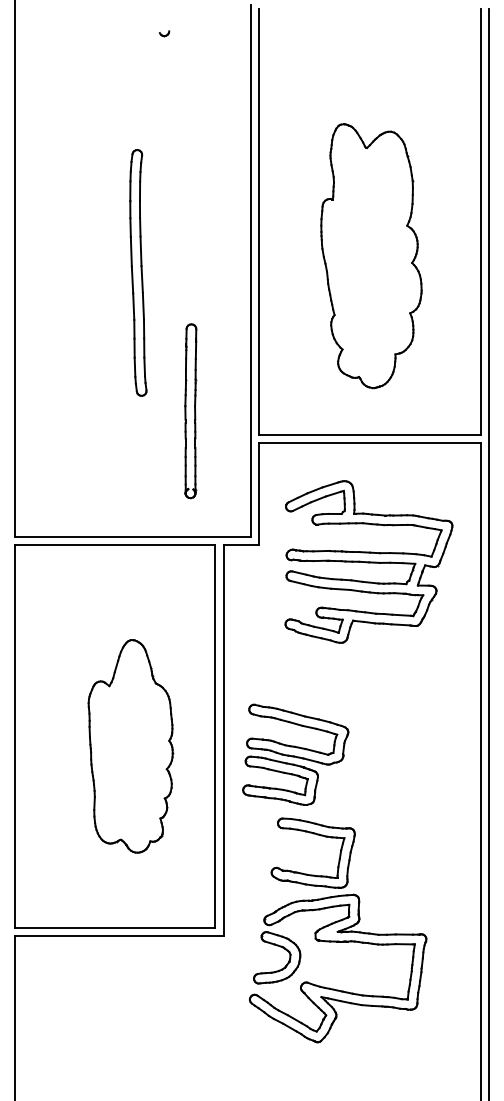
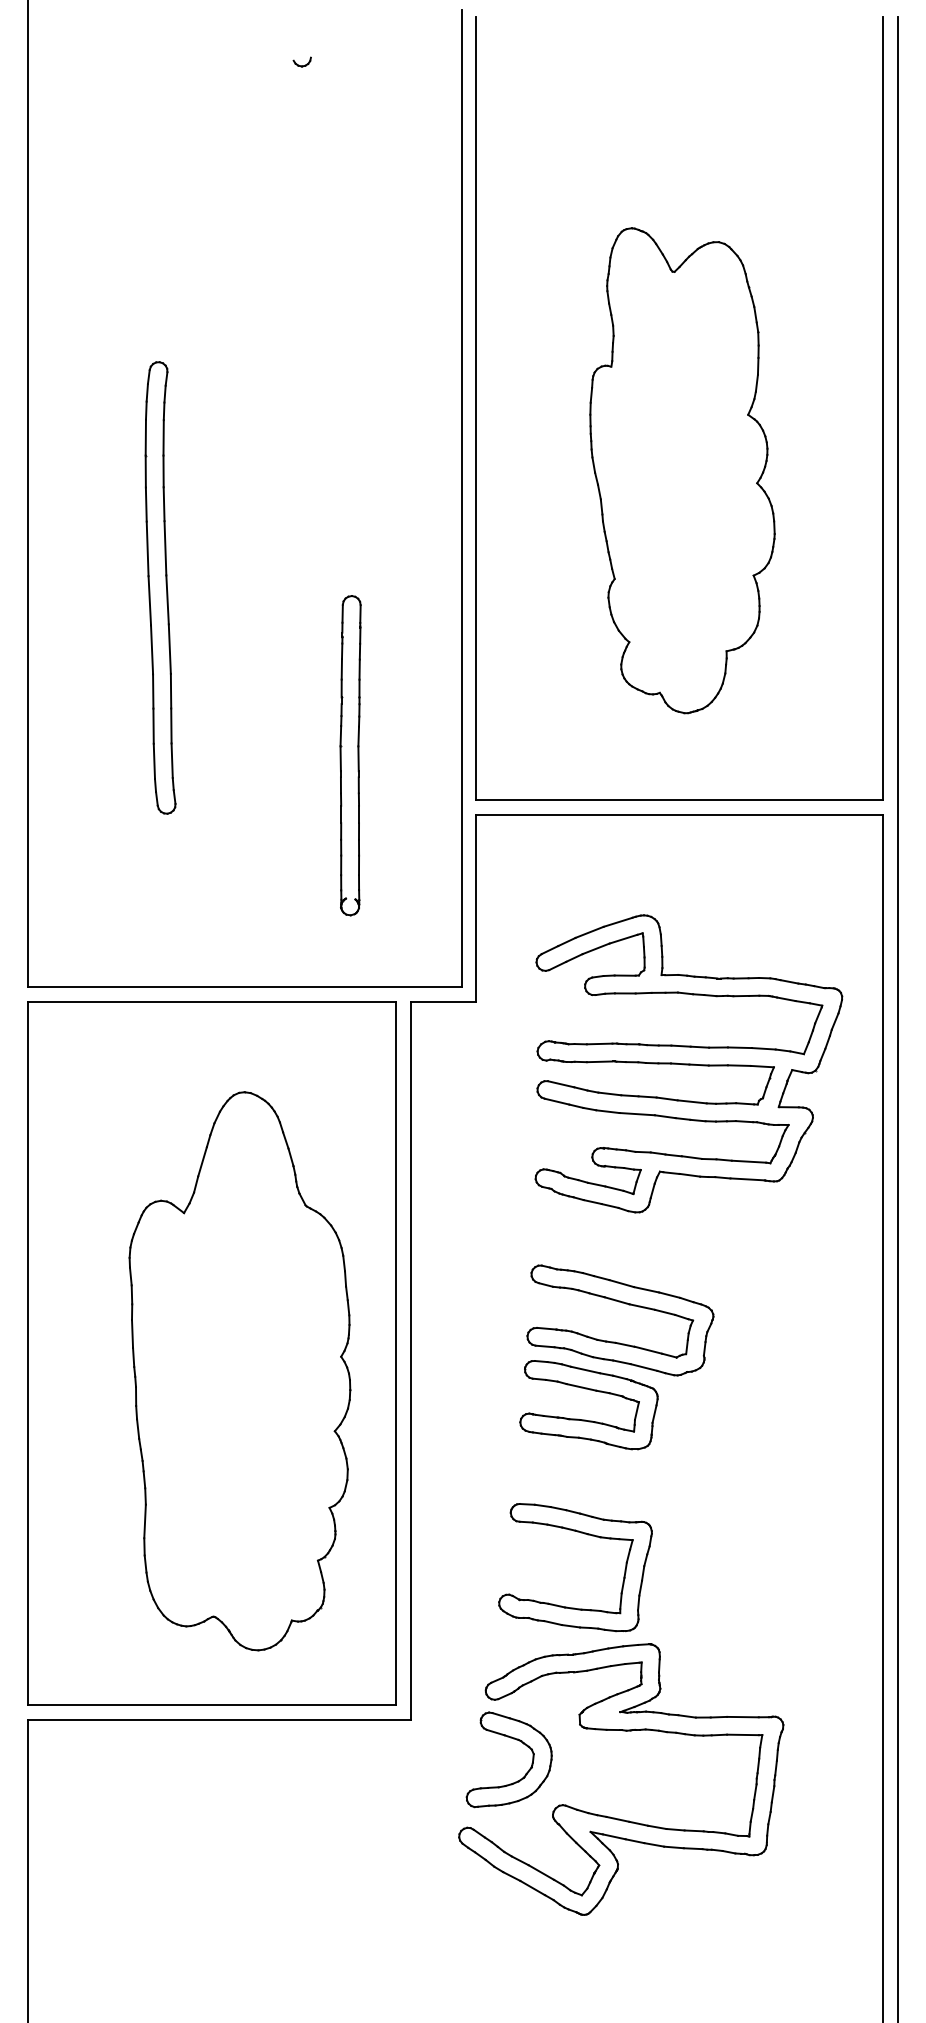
part: (138, 272) -> (160, 587), moved
part: (368, 561) -> (688, 1062), moved
part: (130, 746) -> (239, 1371), size x1.43
part: (295, 754) -> (616, 1356), moved

